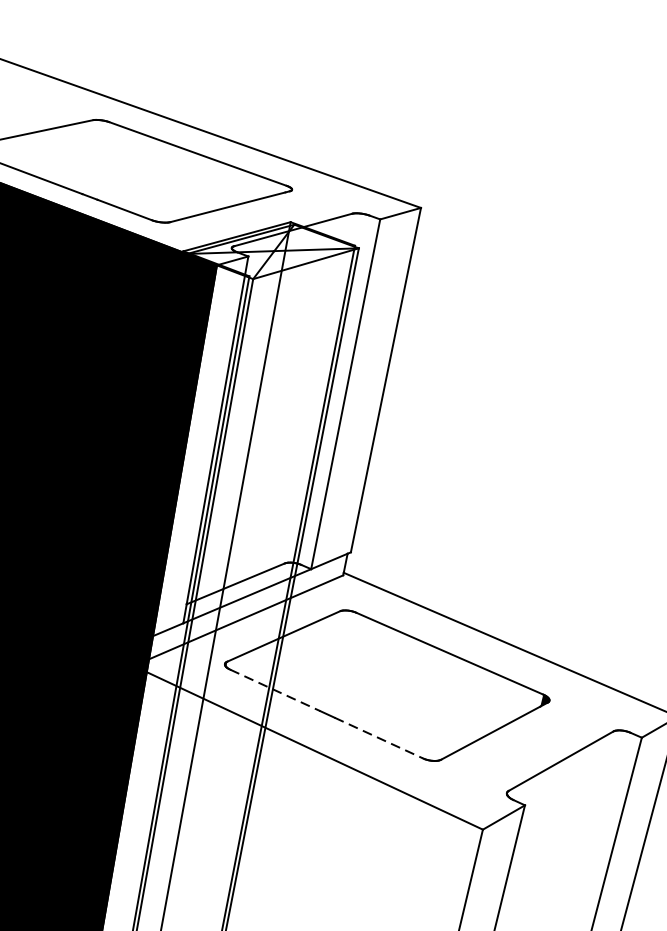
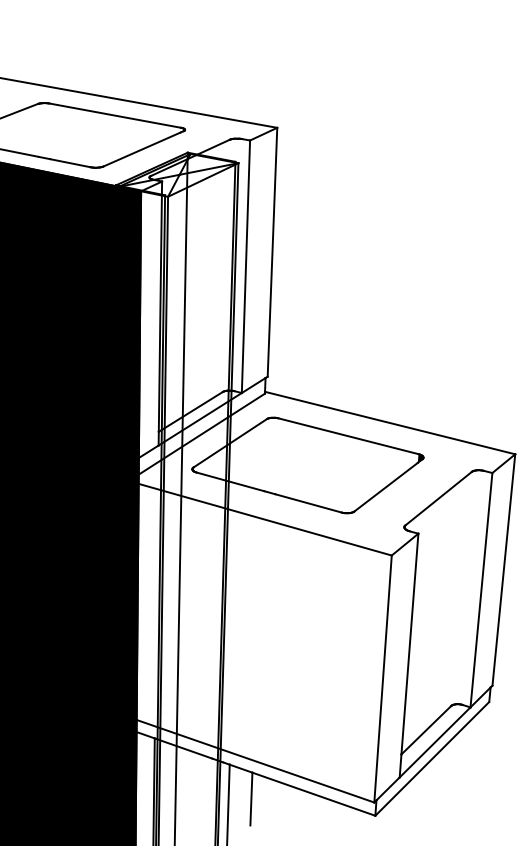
line: (276, 691) -> (231, 482), dashed -> solid
line: (378, 738) -> (308, 503), dashed -> solid

